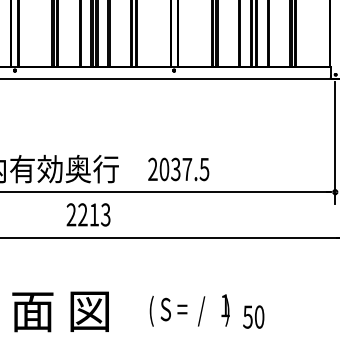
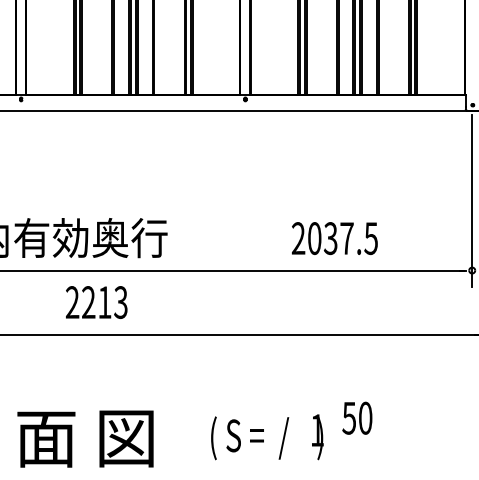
text: (178, 169) -> (334, 238), moved
text: (88, 214) -> (96, 301), moved
text: (253, 316) -> (357, 417), moved

